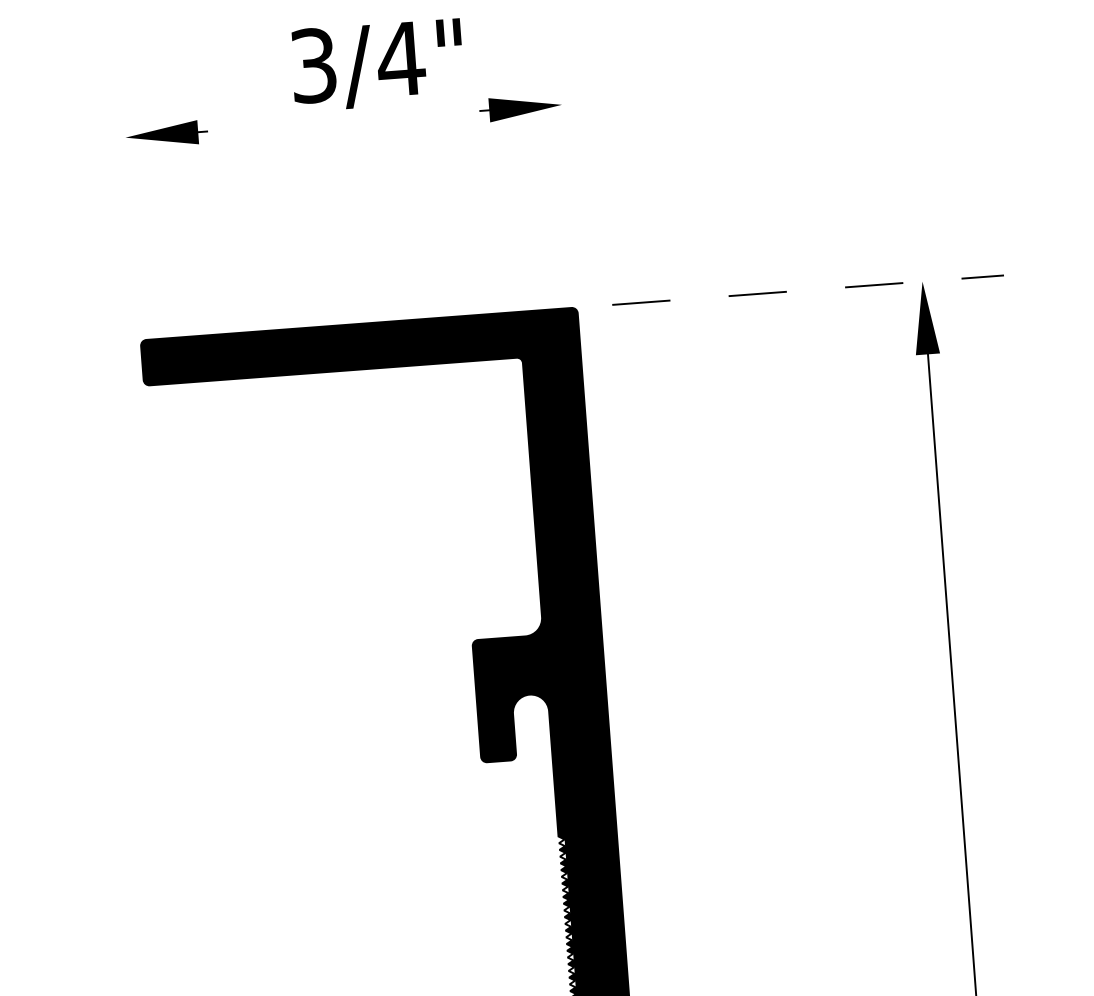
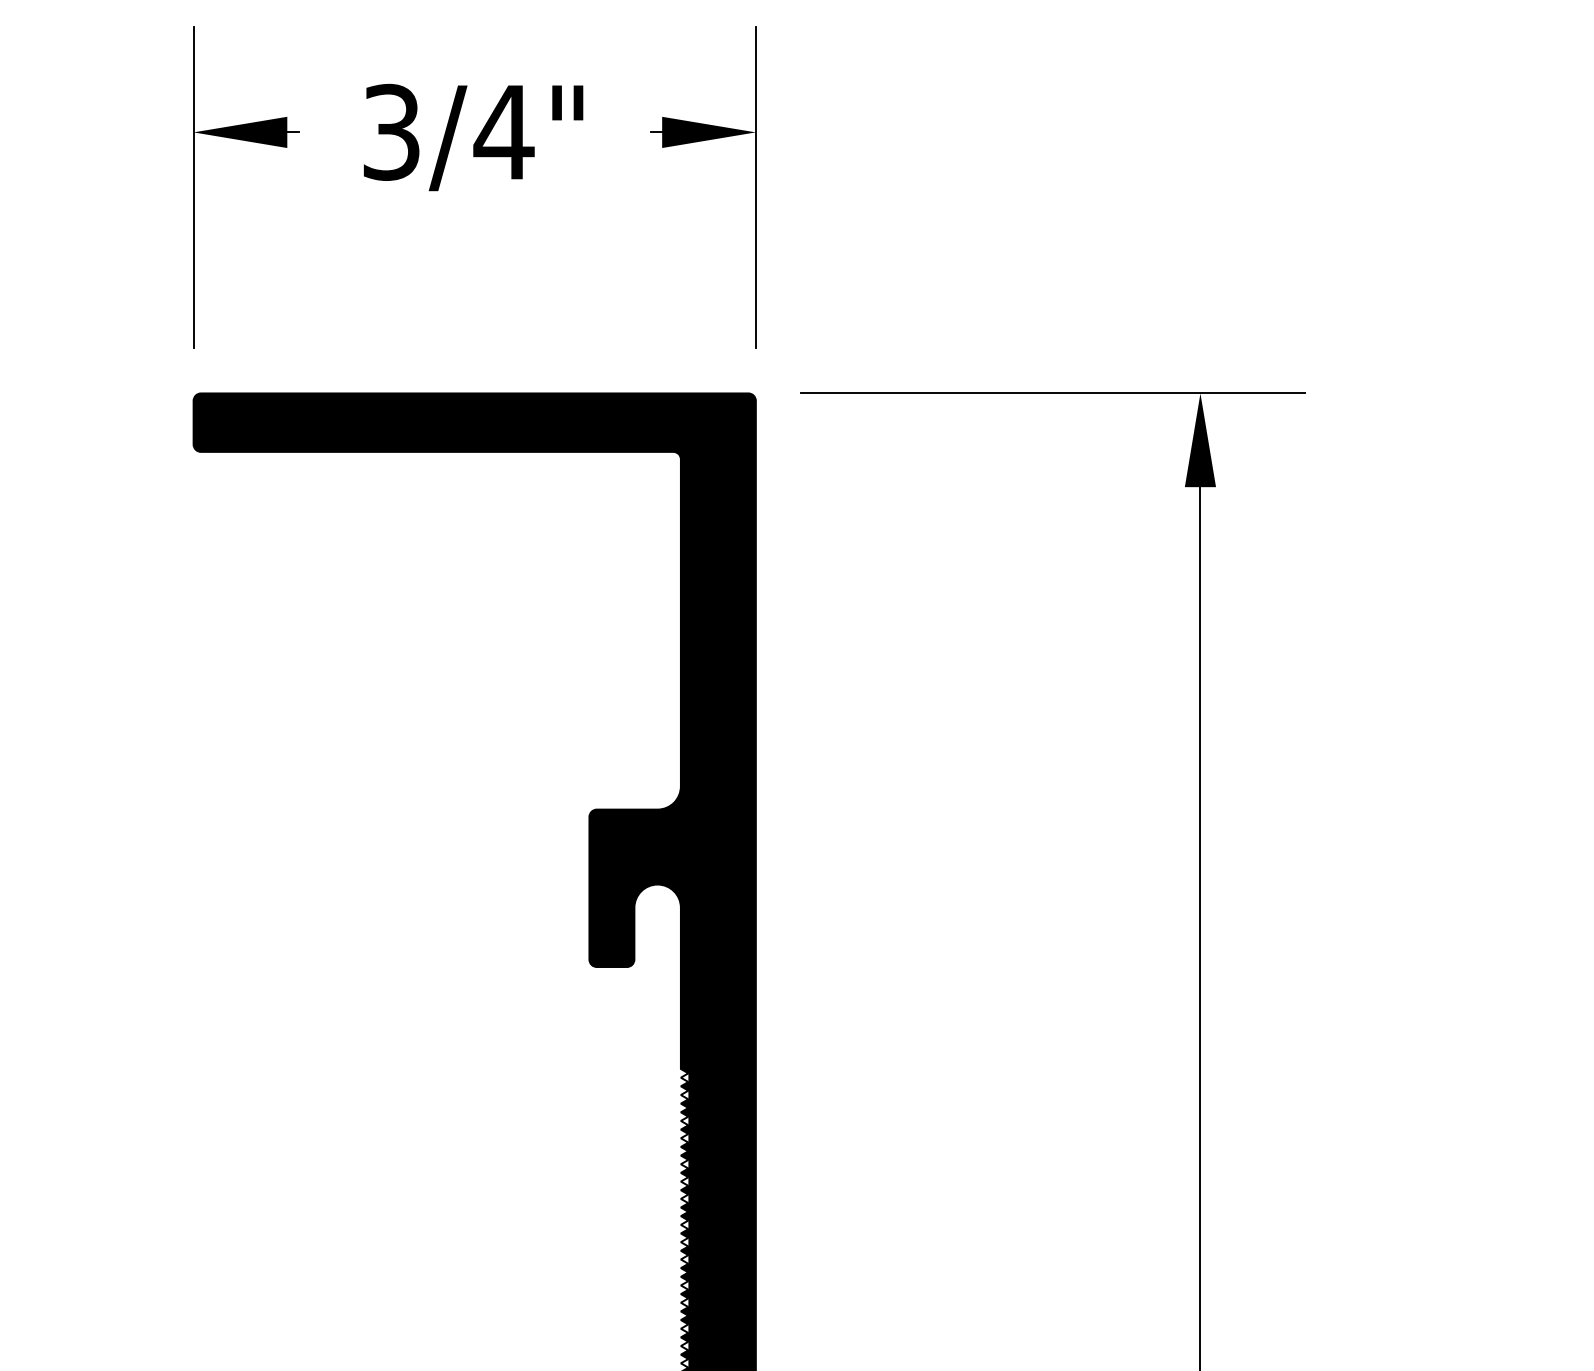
text: (377, 64) -> (473, 137), moved
line: (564, 147) -> (755, 187), added
line: (128, 180) -> (193, 187), added
line: (808, 290) -> (1053, 393), dashed -> solid

